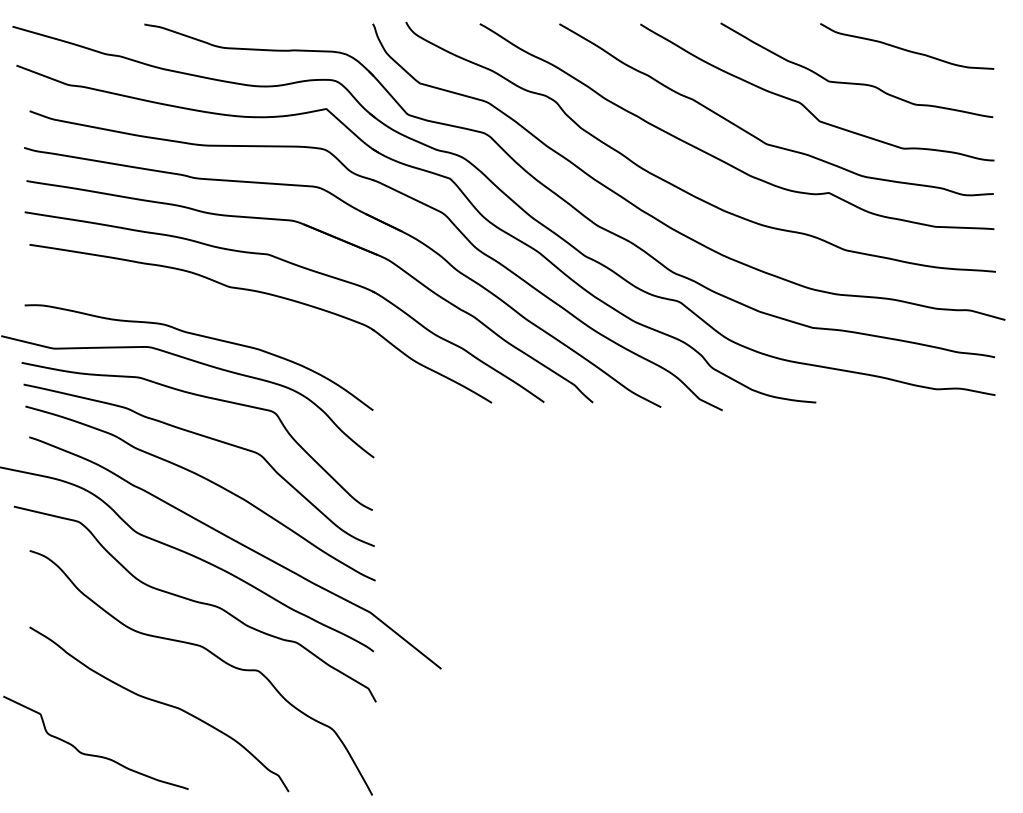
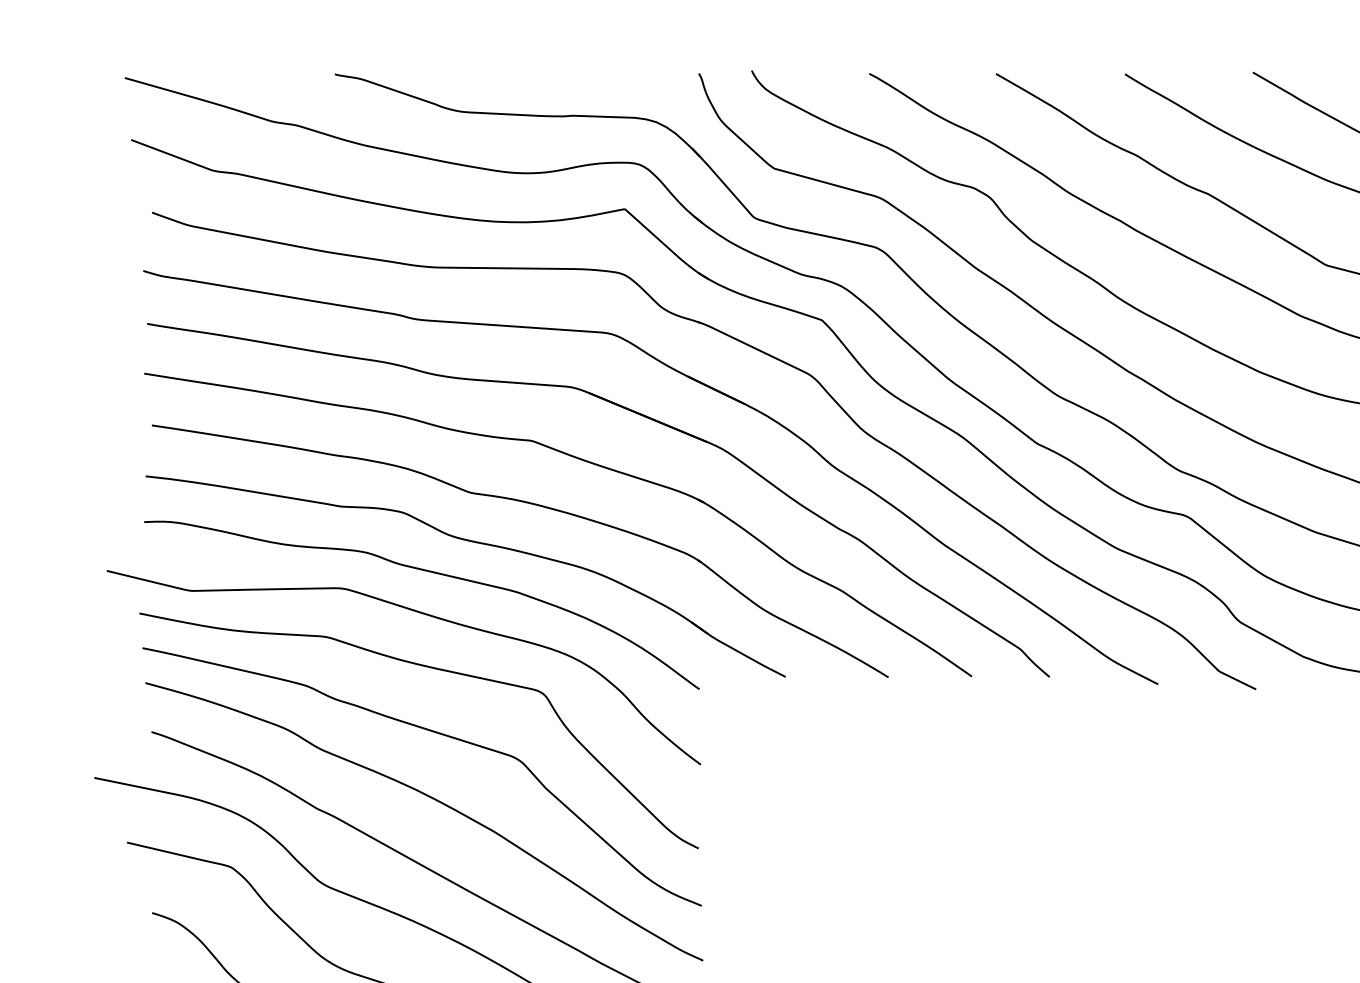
part: (233, 319) -> (476, 544), added

